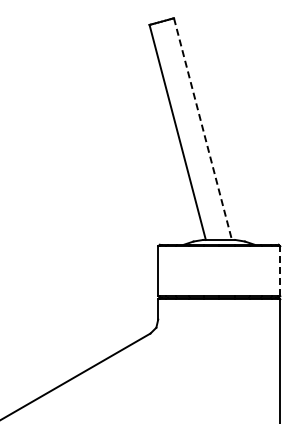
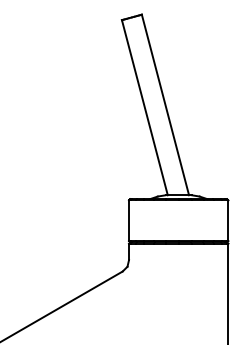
line: (202, 129) -> (165, 105), dashed -> solid
line: (280, 271) -> (228, 220), dashed -> solid

